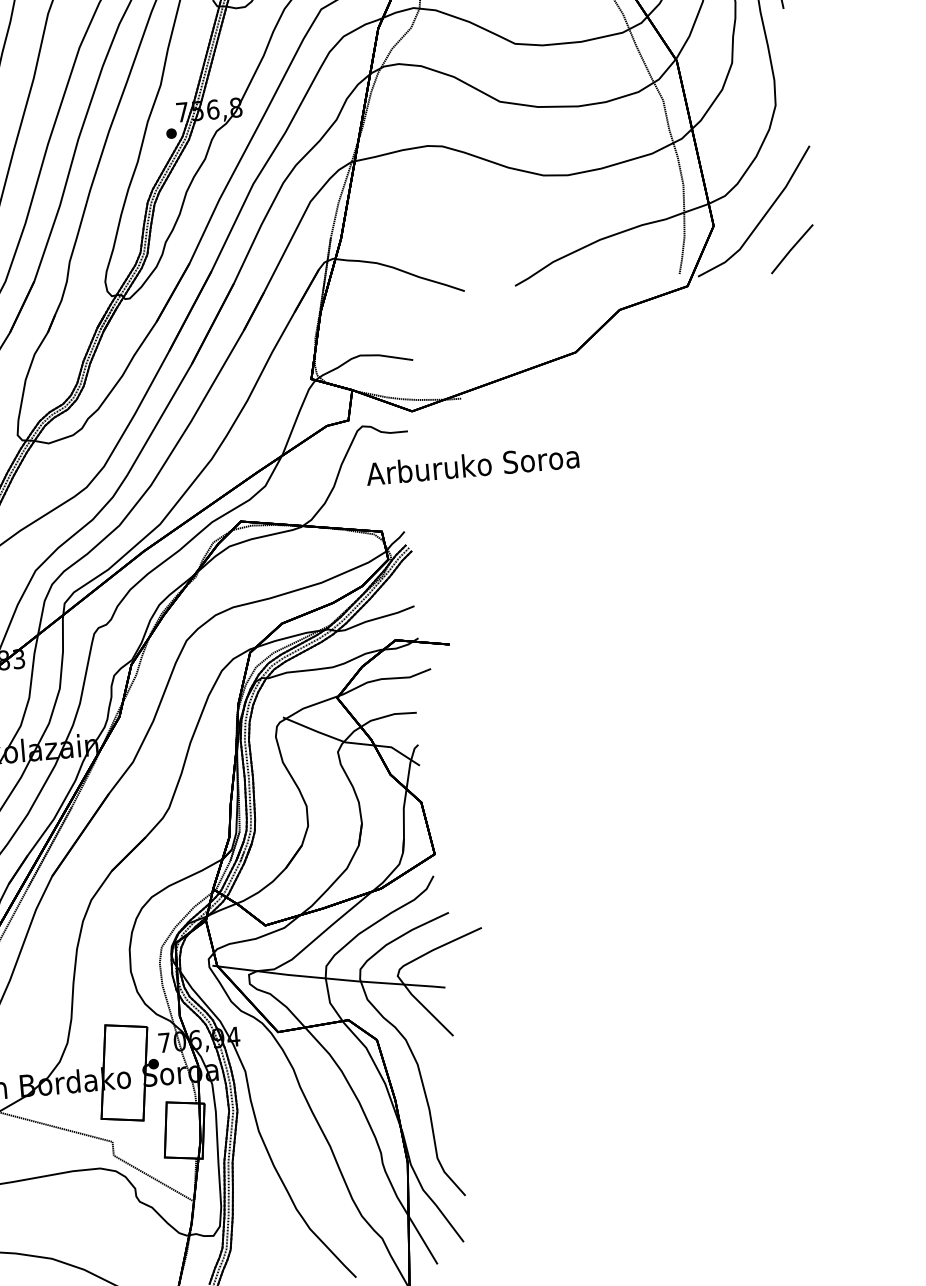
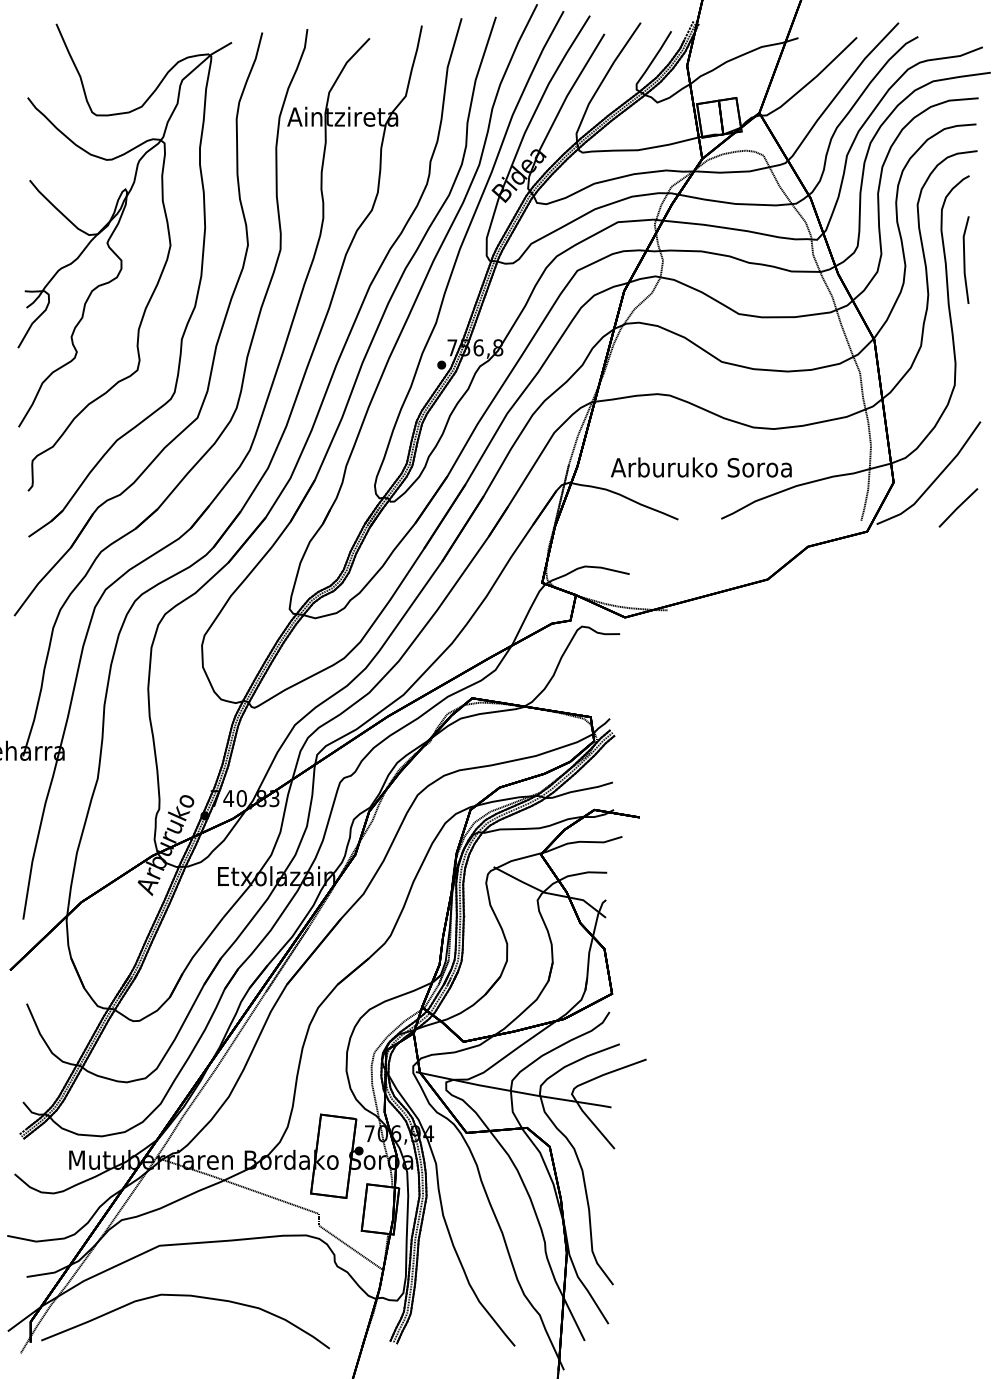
text: (472, 465) -> (701, 467), moved

